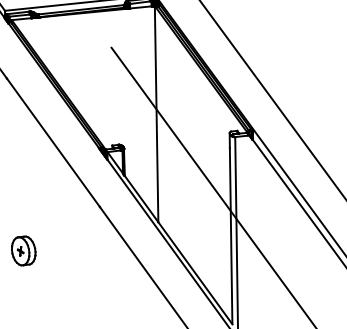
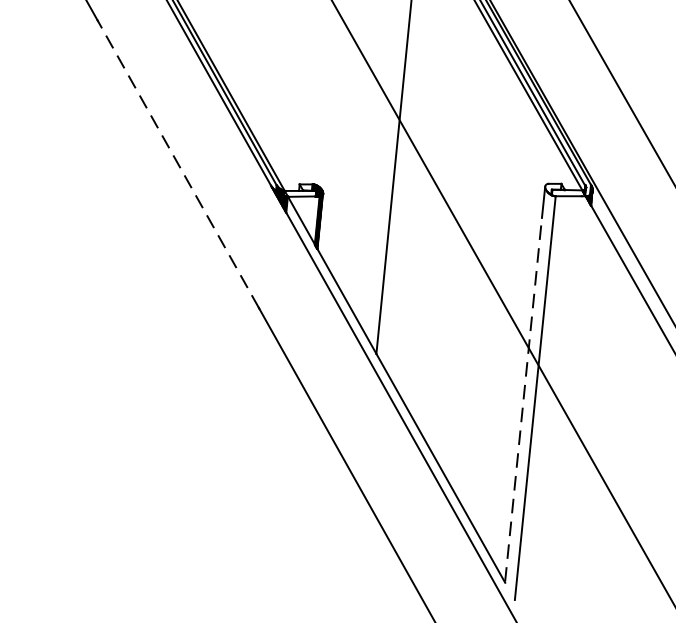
line: (53, 142) -> (178, 163), solid -> dashed
line: (231, 236) -> (524, 400), solid -> dashed
part: (23, 250) -> (90, 380), removed

